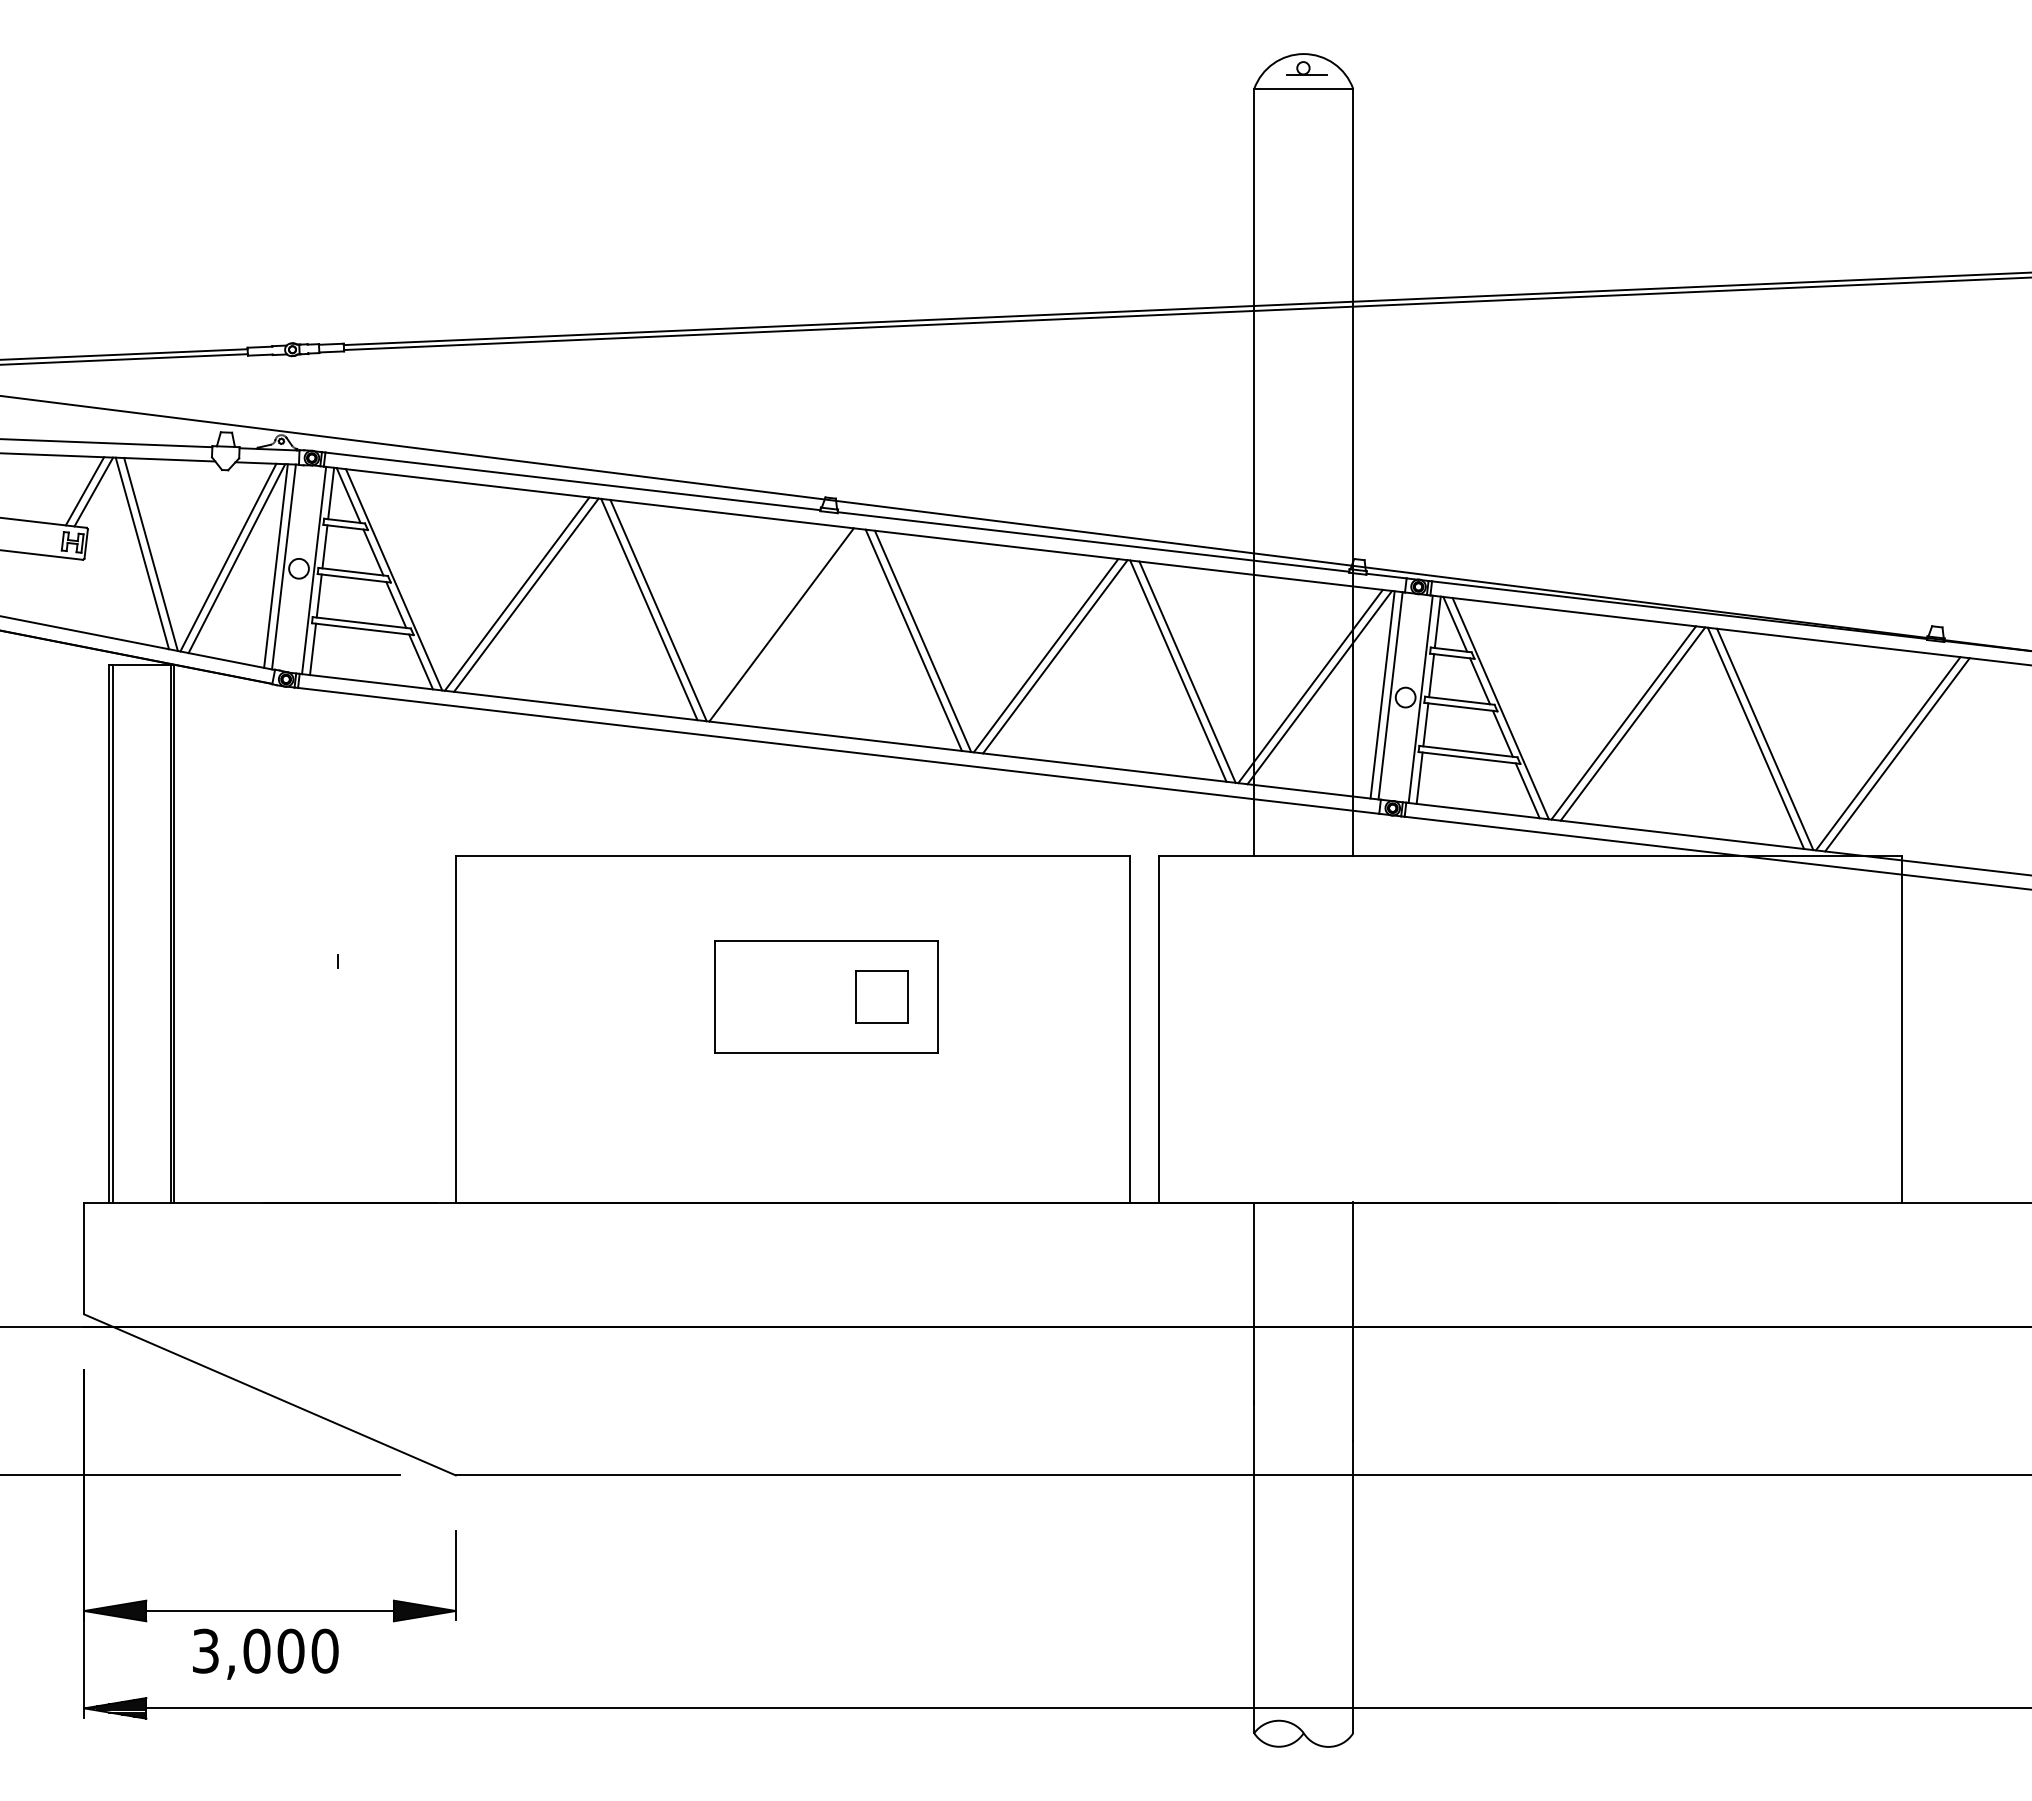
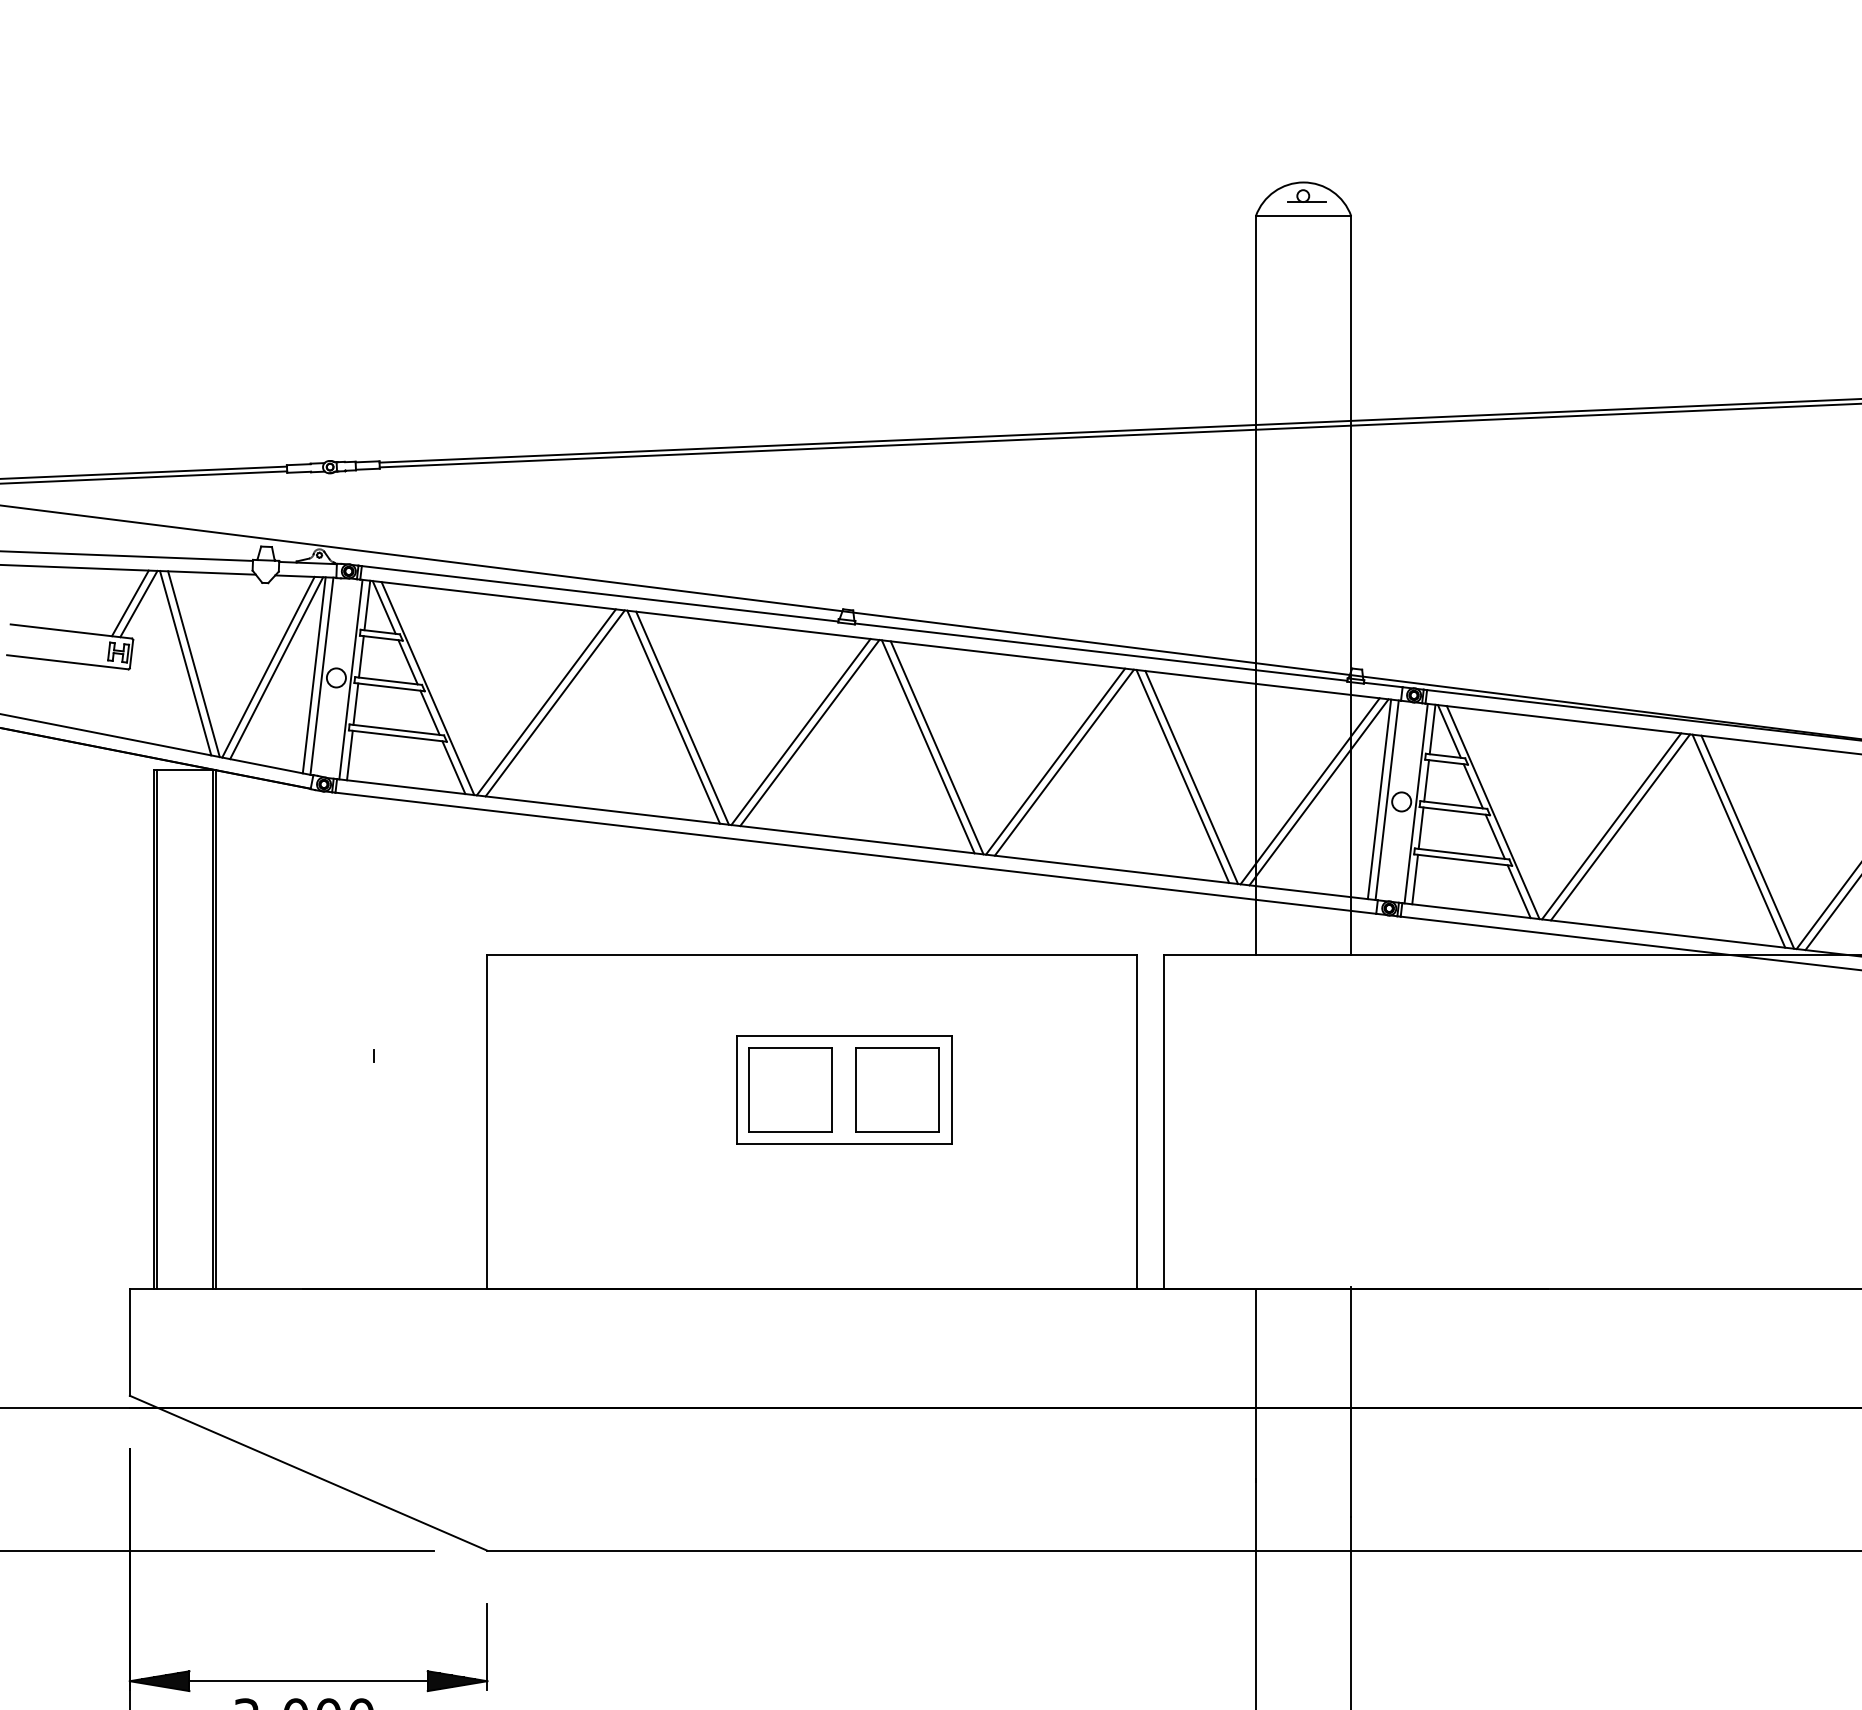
line: (790, 625) -> (809, 732), added
part: (770, 996) -> (790, 1089), added
part: (881, 996) -> (897, 1089), size x1.67

